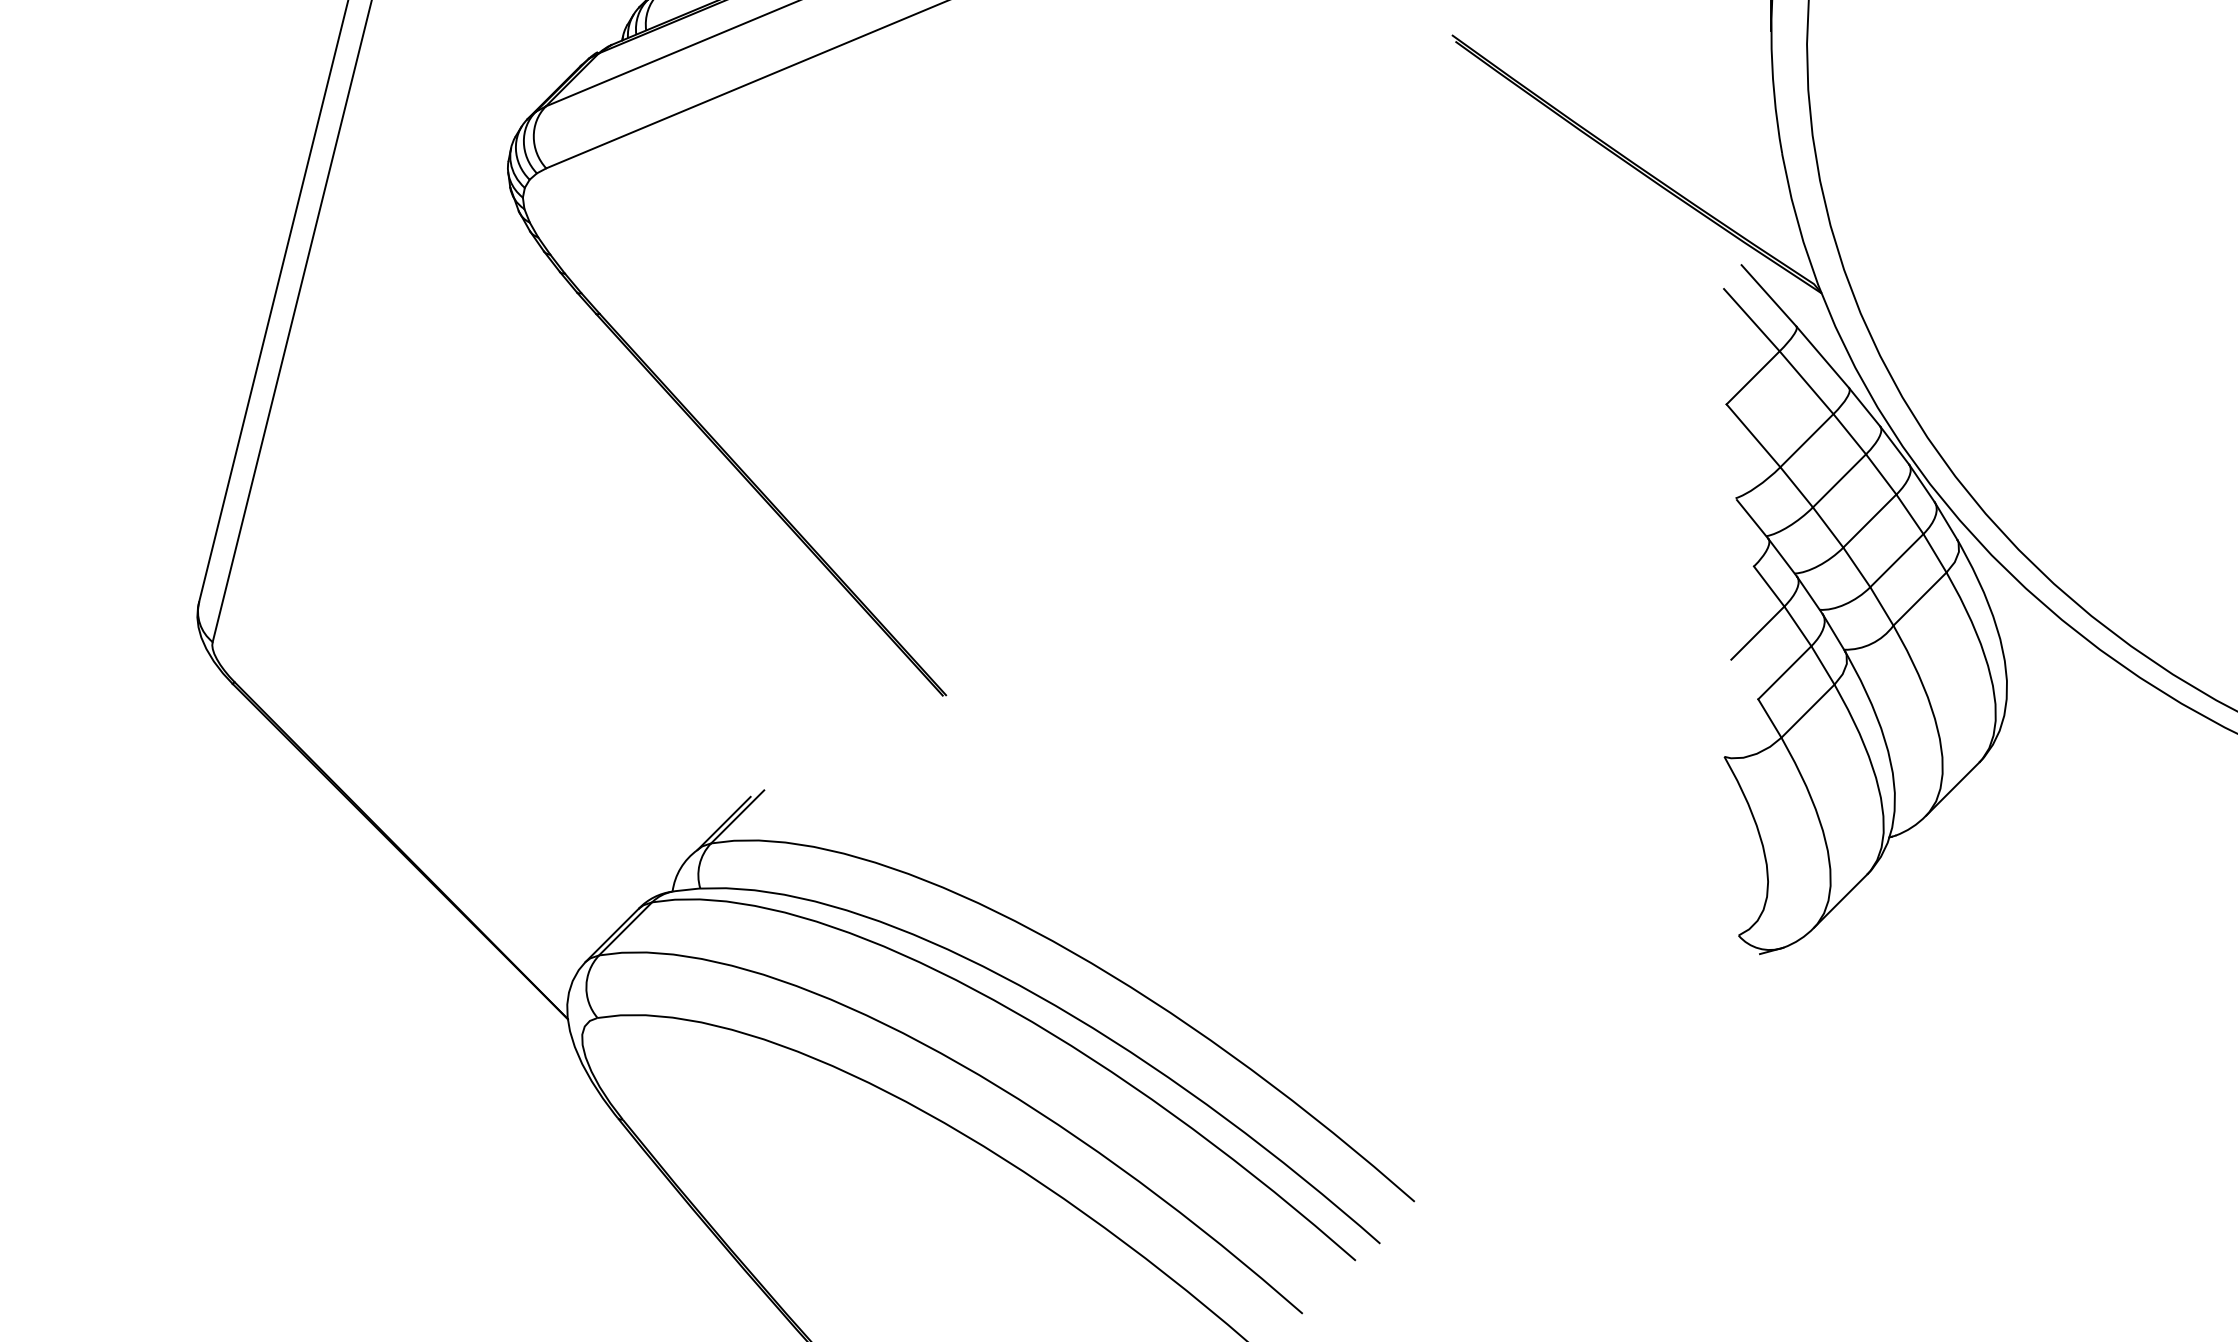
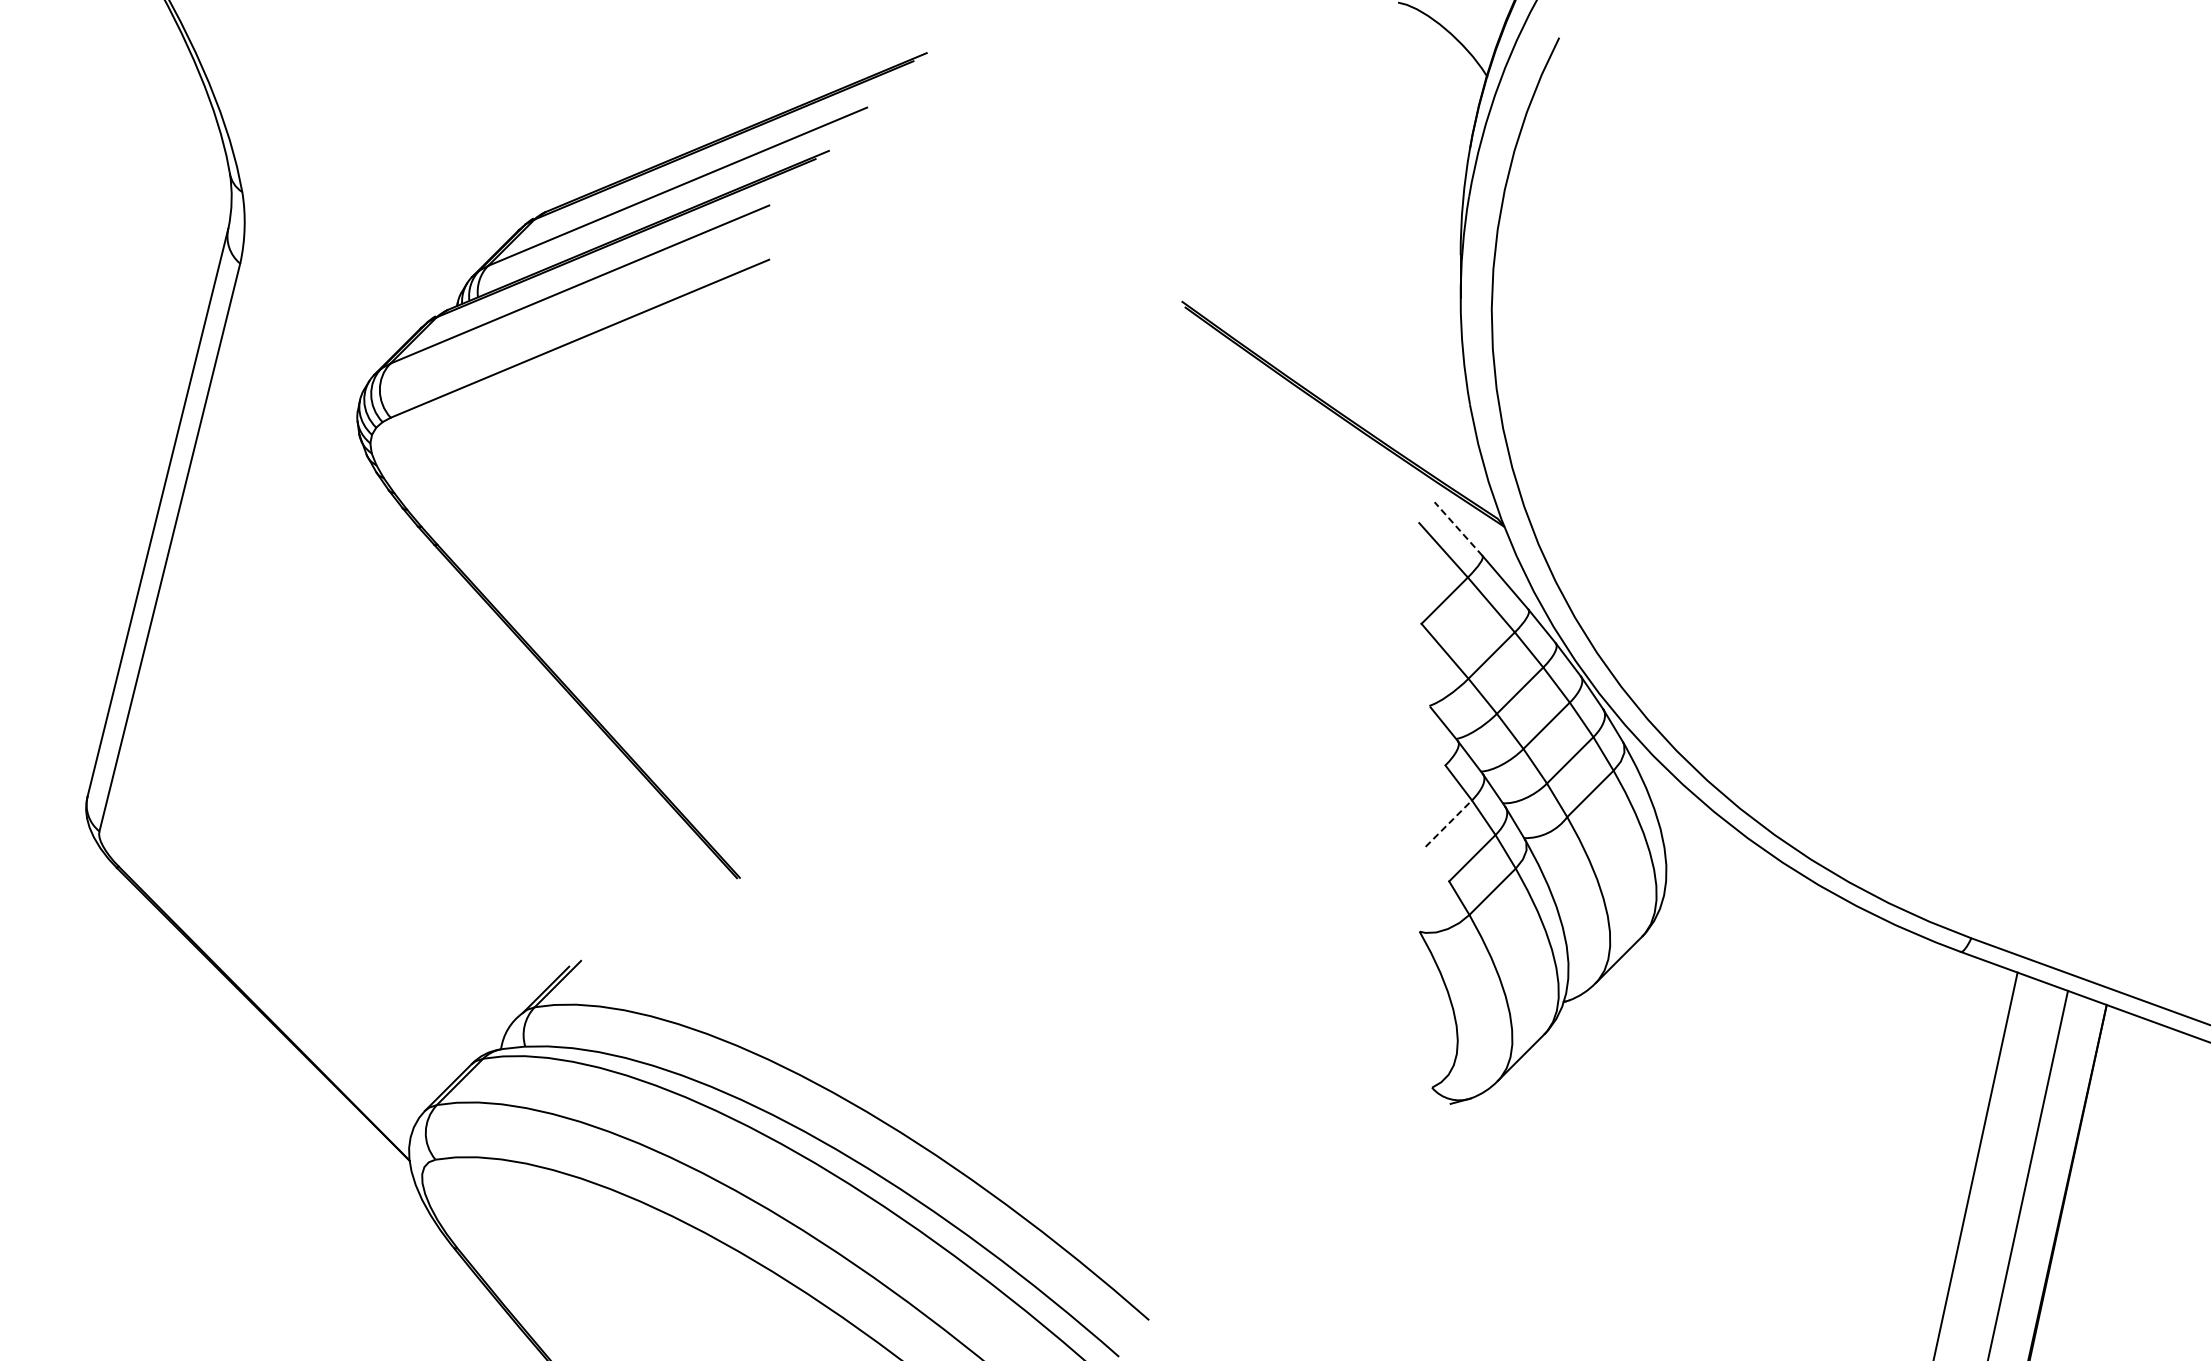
line: (1768, 296) -> (1458, 529), solid -> dashed
line: (1757, 632) -> (1448, 823), solid -> dashed

